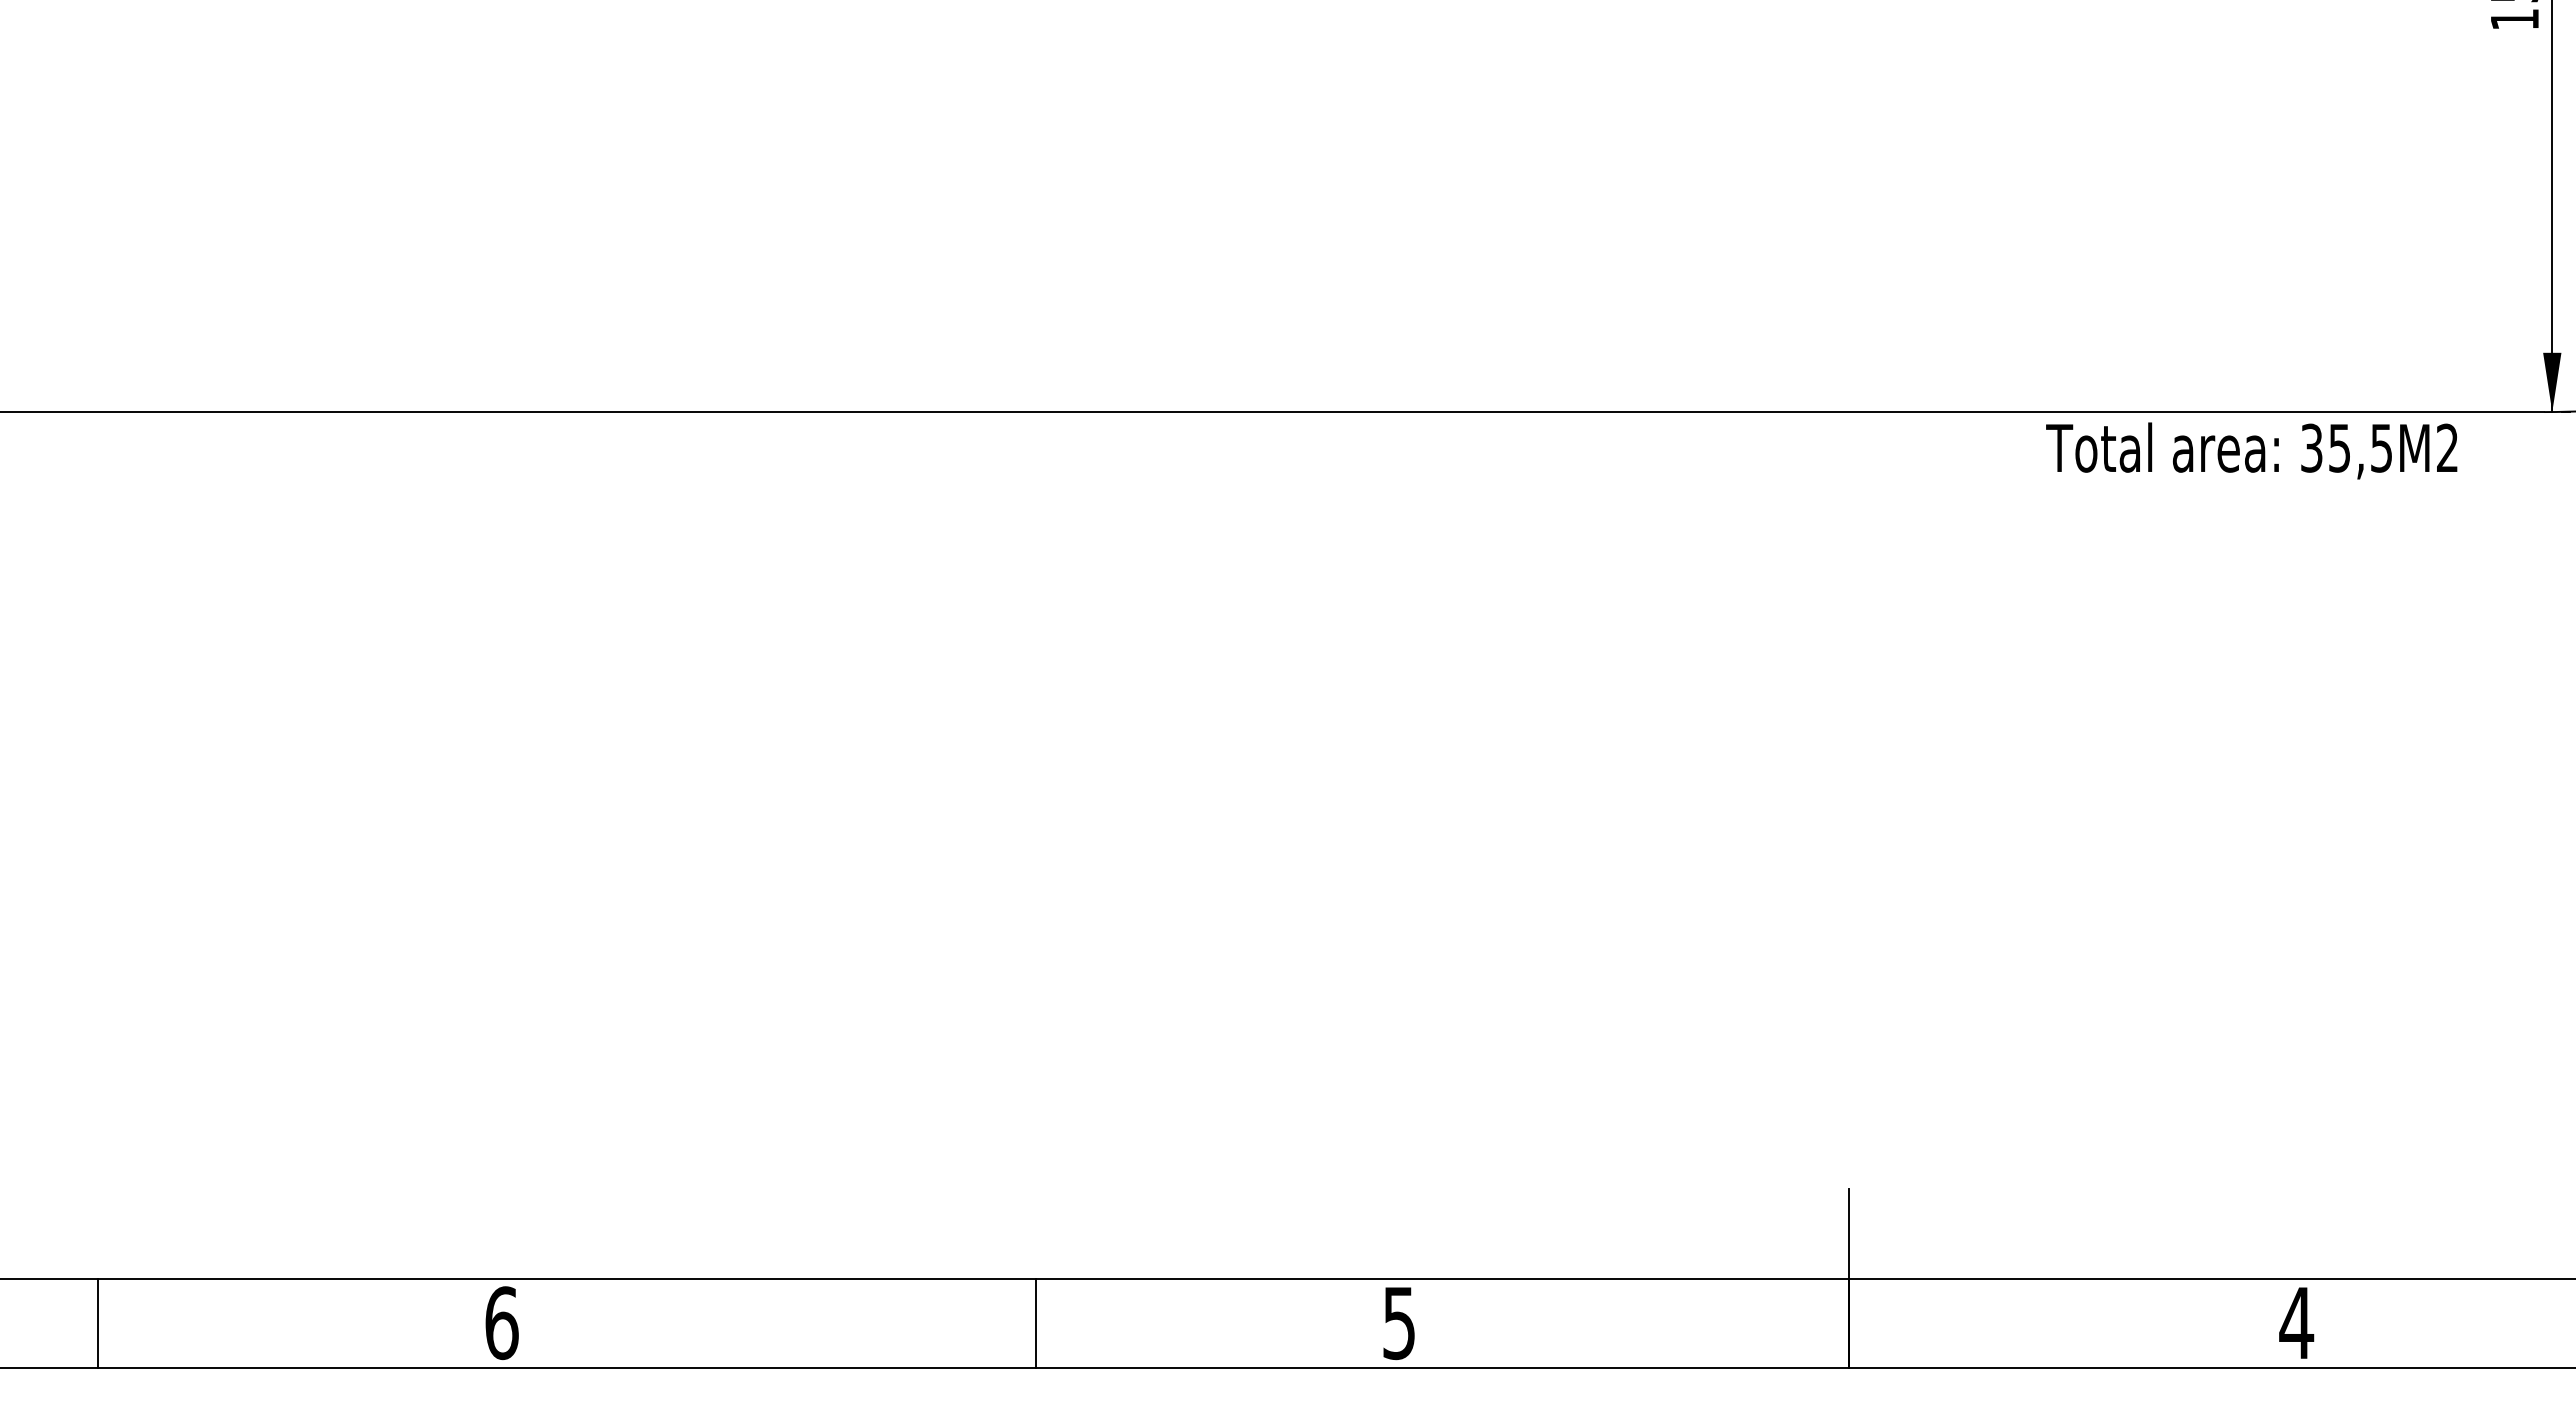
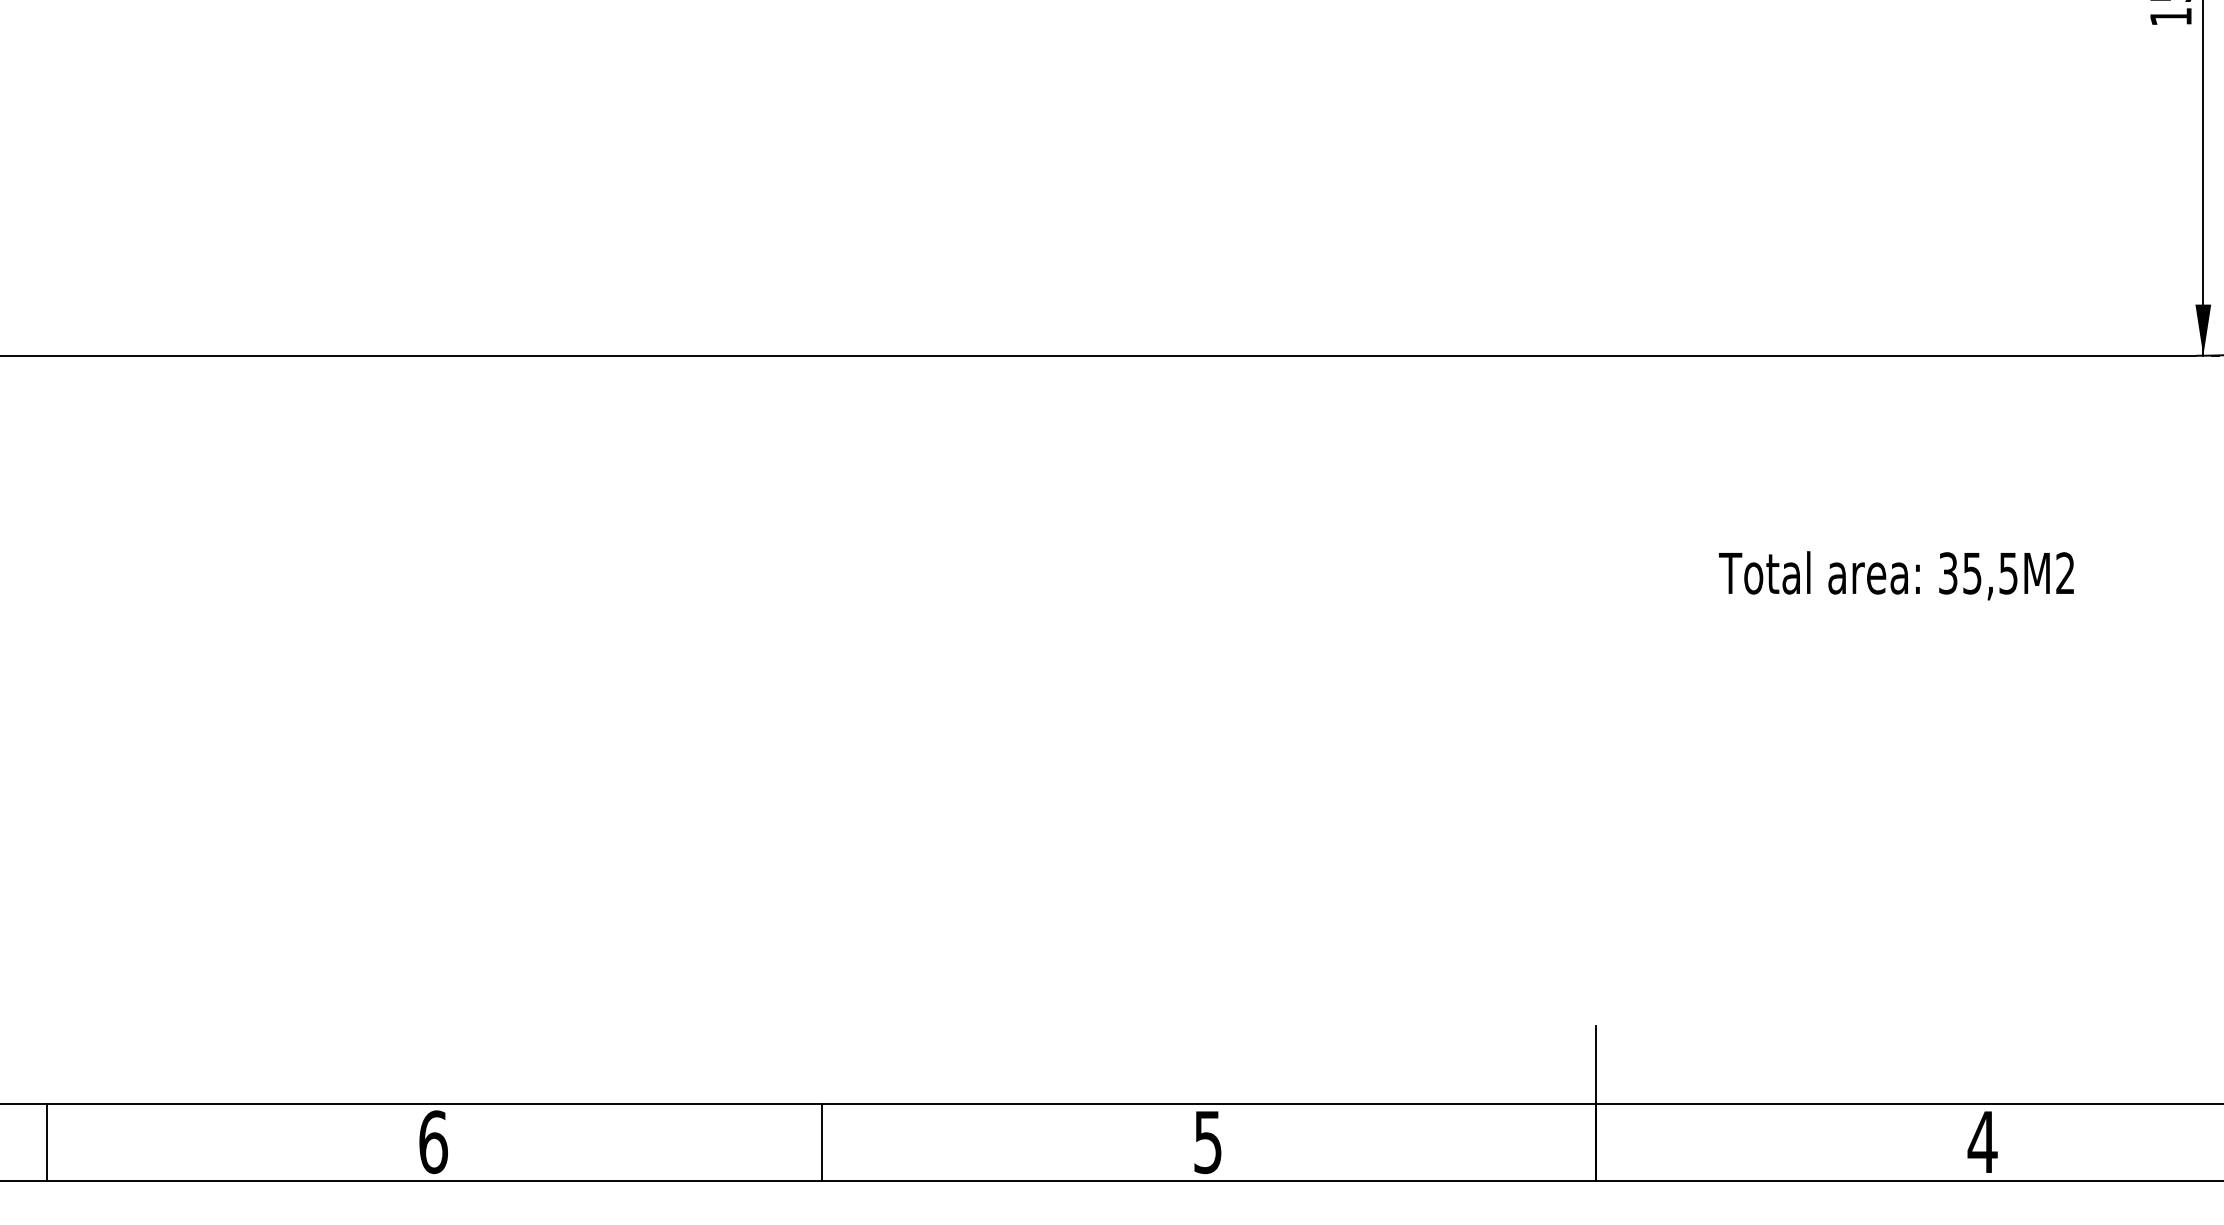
text: (2251, 450) -> (1896, 575), moved
line: (98, 1323) -> (47, 1142), moved
line: (1036, 1323) -> (821, 1142), moved

